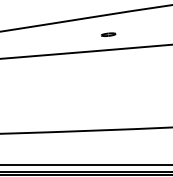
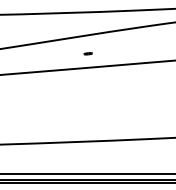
part: (107, 34) -> (87, 53), size x0.62

